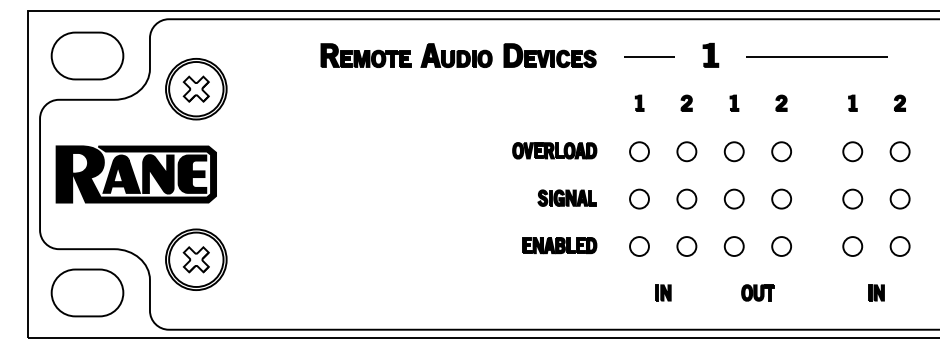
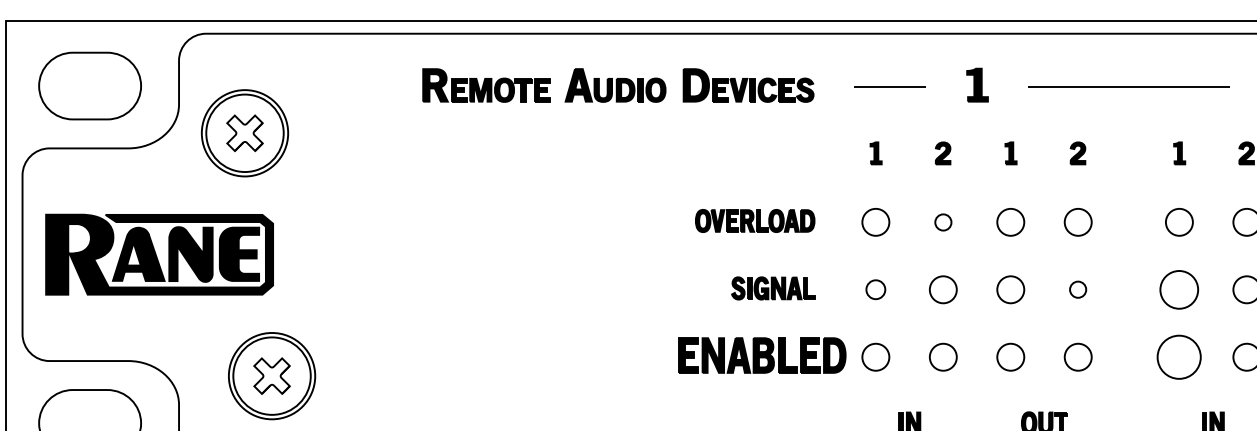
part: (686, 151) -> (942, 221), size x0.6
part: (639, 198) -> (875, 288), size x0.7
part: (781, 198) -> (1077, 288), size x0.6
part: (852, 198) -> (1179, 288), size x1.4
part: (559, 245) -> (761, 355), size x1.6
part: (852, 246) -> (1179, 357), size x1.6
part: (196, 259) -> (272, 375), moved

